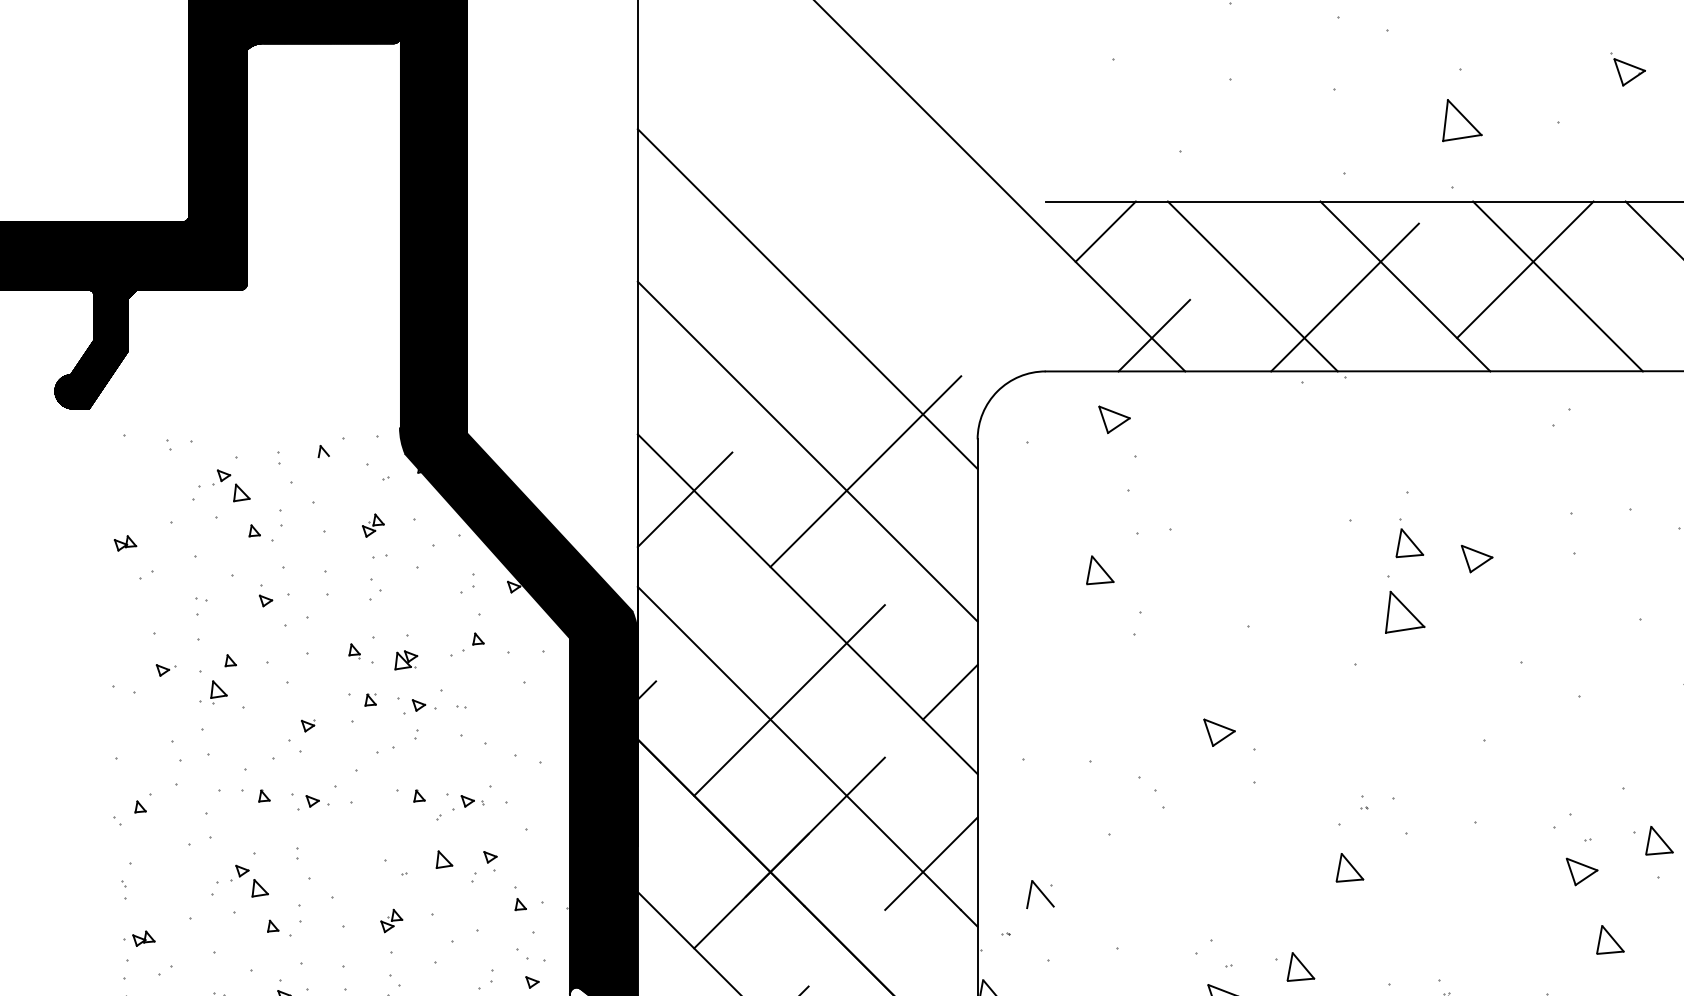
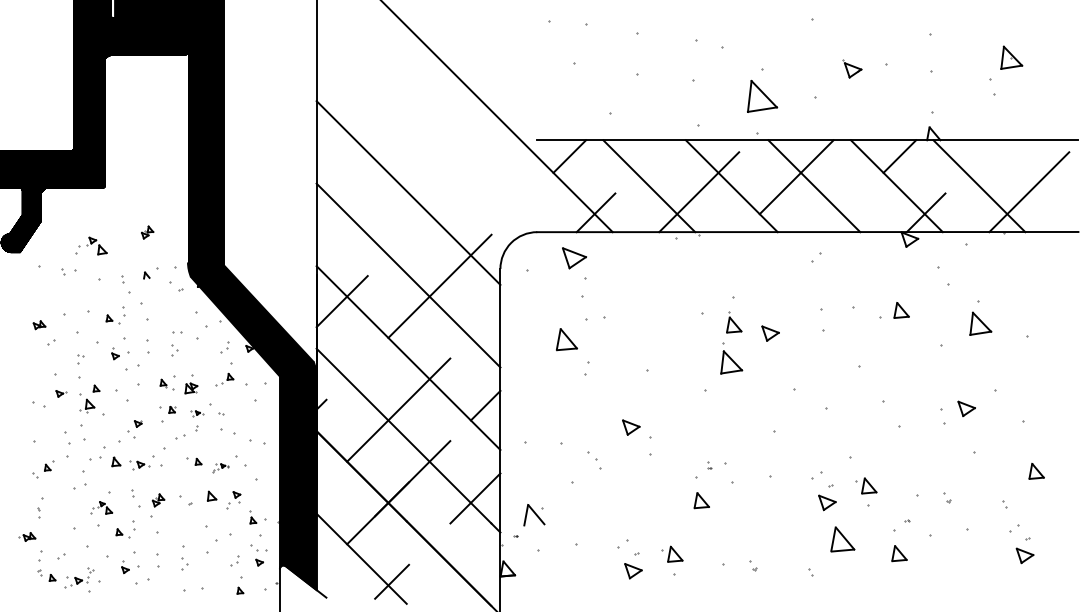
part: (1462, 120) -> (762, 96), size x1.4
part: (1114, 420) -> (574, 258), size x1.4
part: (221, 484) -> (91, 245), moved
part: (373, 525) -> (147, 232), moved
part: (1099, 569) -> (566, 339), size x1.4
part: (417, 706) -> (197, 413), size x0.6
part: (256, 795) -> (110, 461), size x1.4
part: (460, 806) -> (220, 467), size x0.6
part: (240, 880) -> (101, 507), size x0.7
part: (1040, 893) -> (534, 514), size x1.4
part: (391, 921) -> (158, 500), moved
part: (140, 937) -> (27, 536), moved
part: (1610, 939) -> (842, 539), size x1.6

